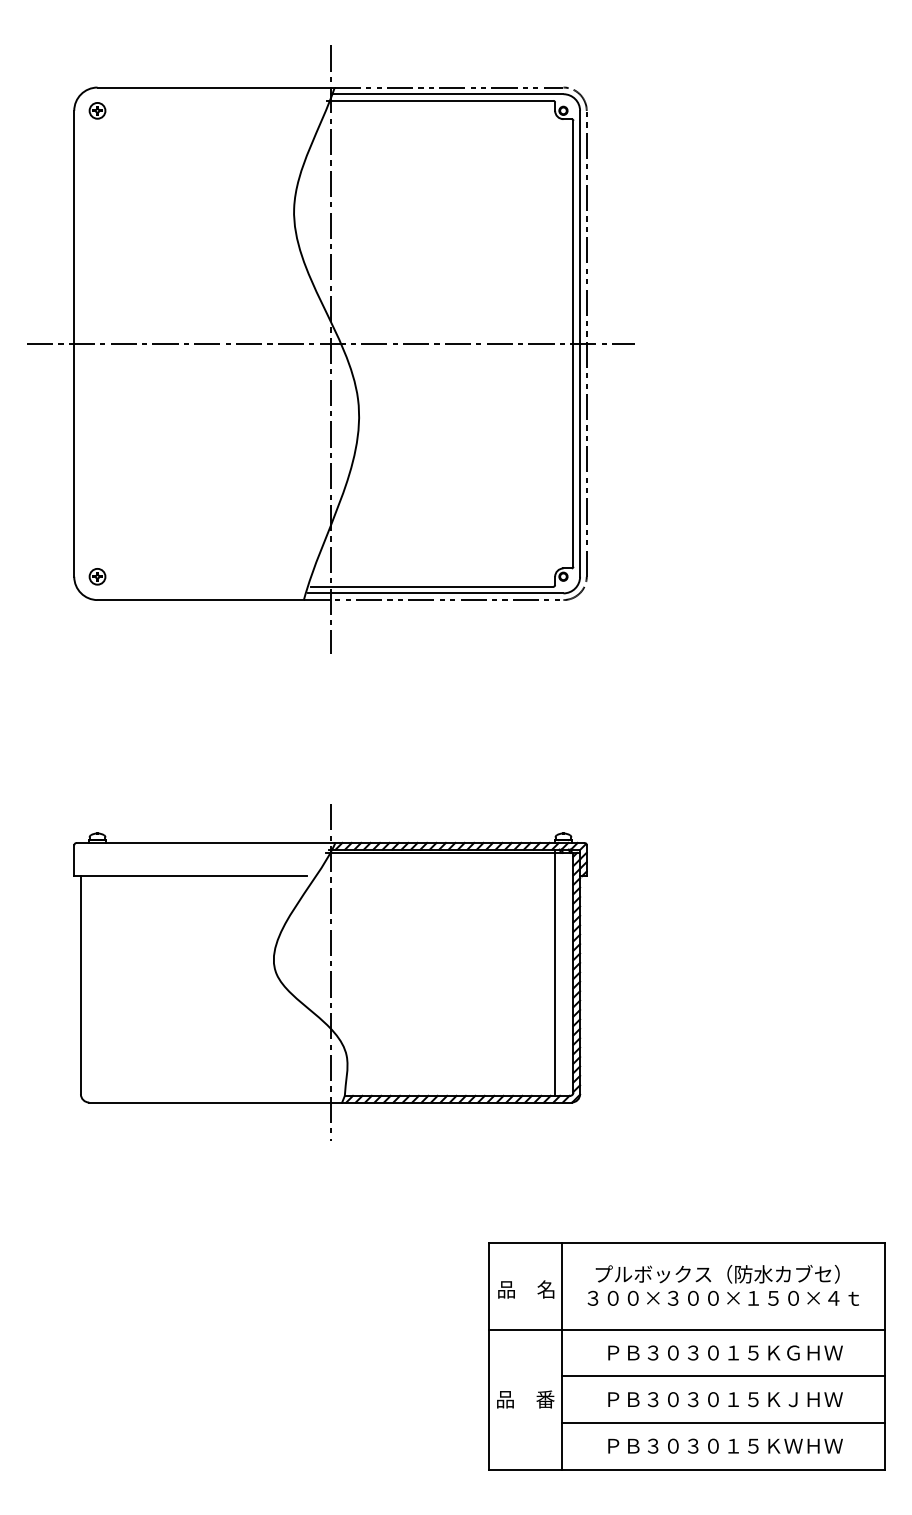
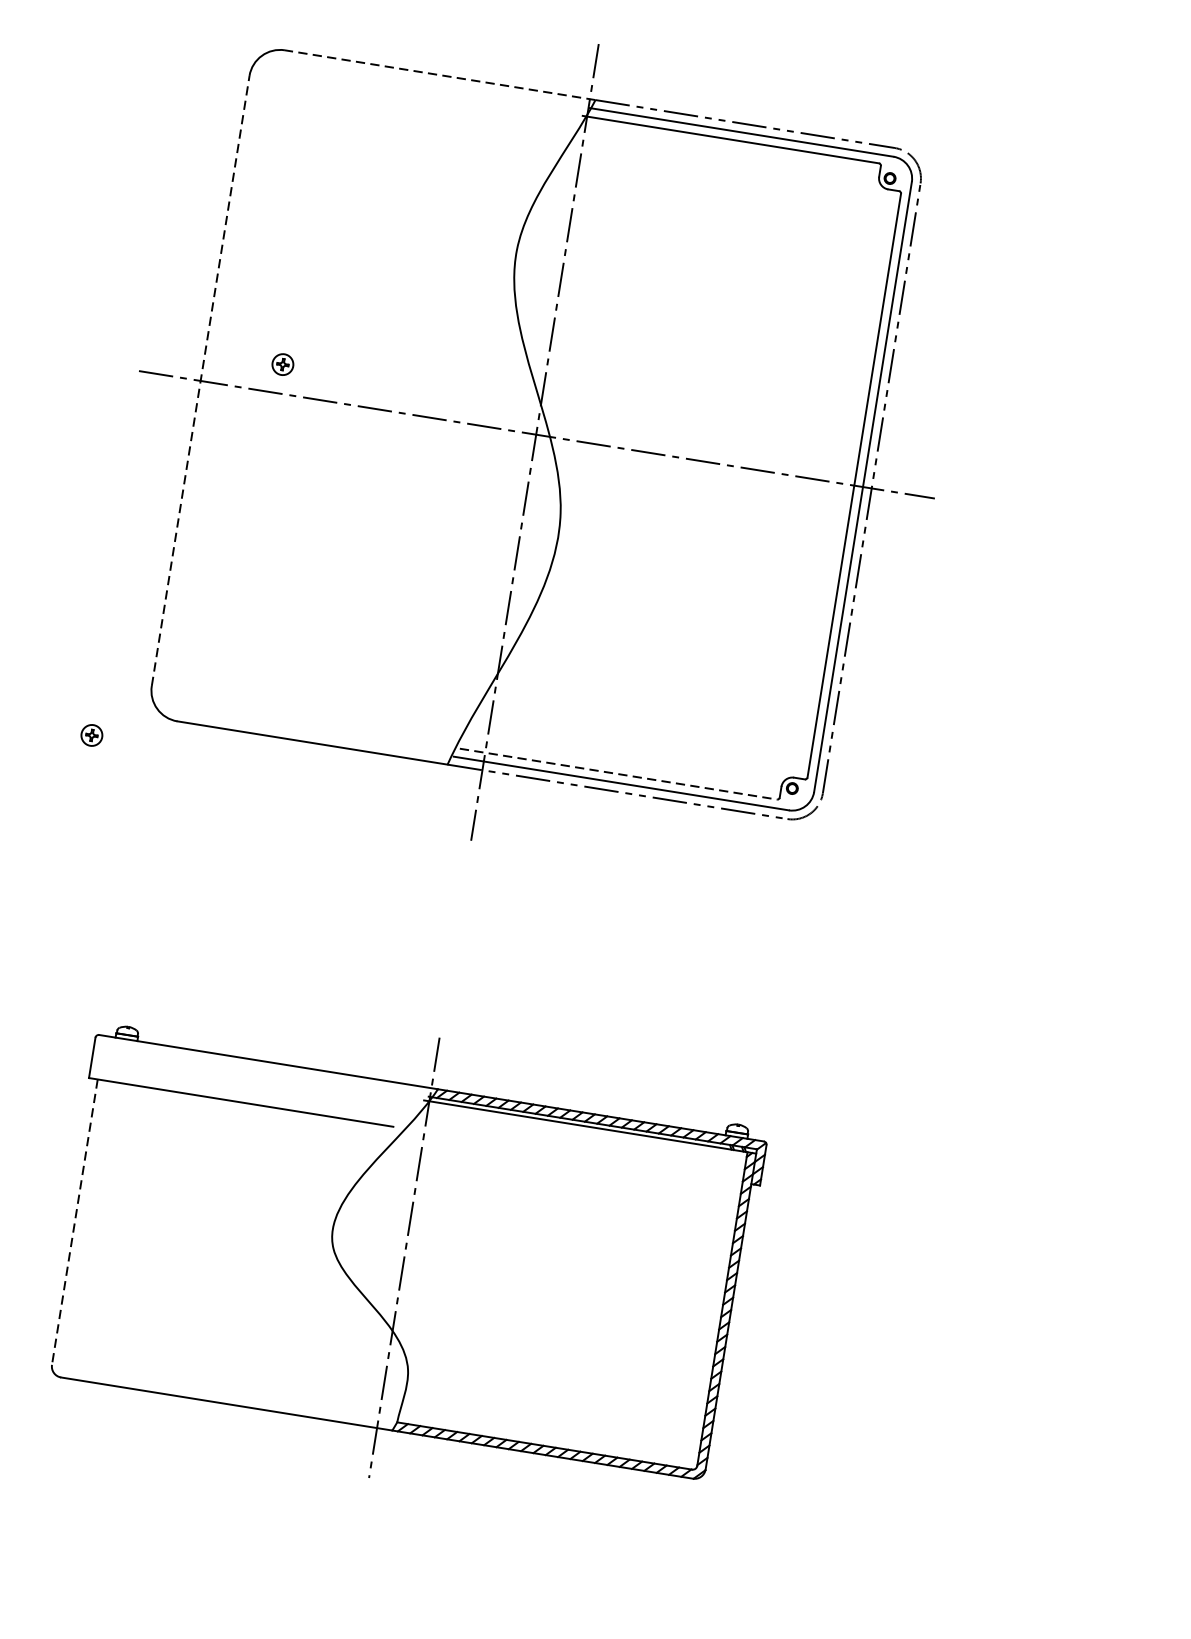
line: (216, 87) -> (440, 75), solid -> dashed
part: (97, 110) -> (282, 364), moved
line: (74, 343) -> (201, 380), solid -> dashed
part: (97, 576) -> (91, 735), moved
line: (432, 586) -> (618, 773), solid -> dashed
line: (555, 972) -> (698, 1305), removed
line: (80, 985) -> (74, 1222), solid -> dashed

